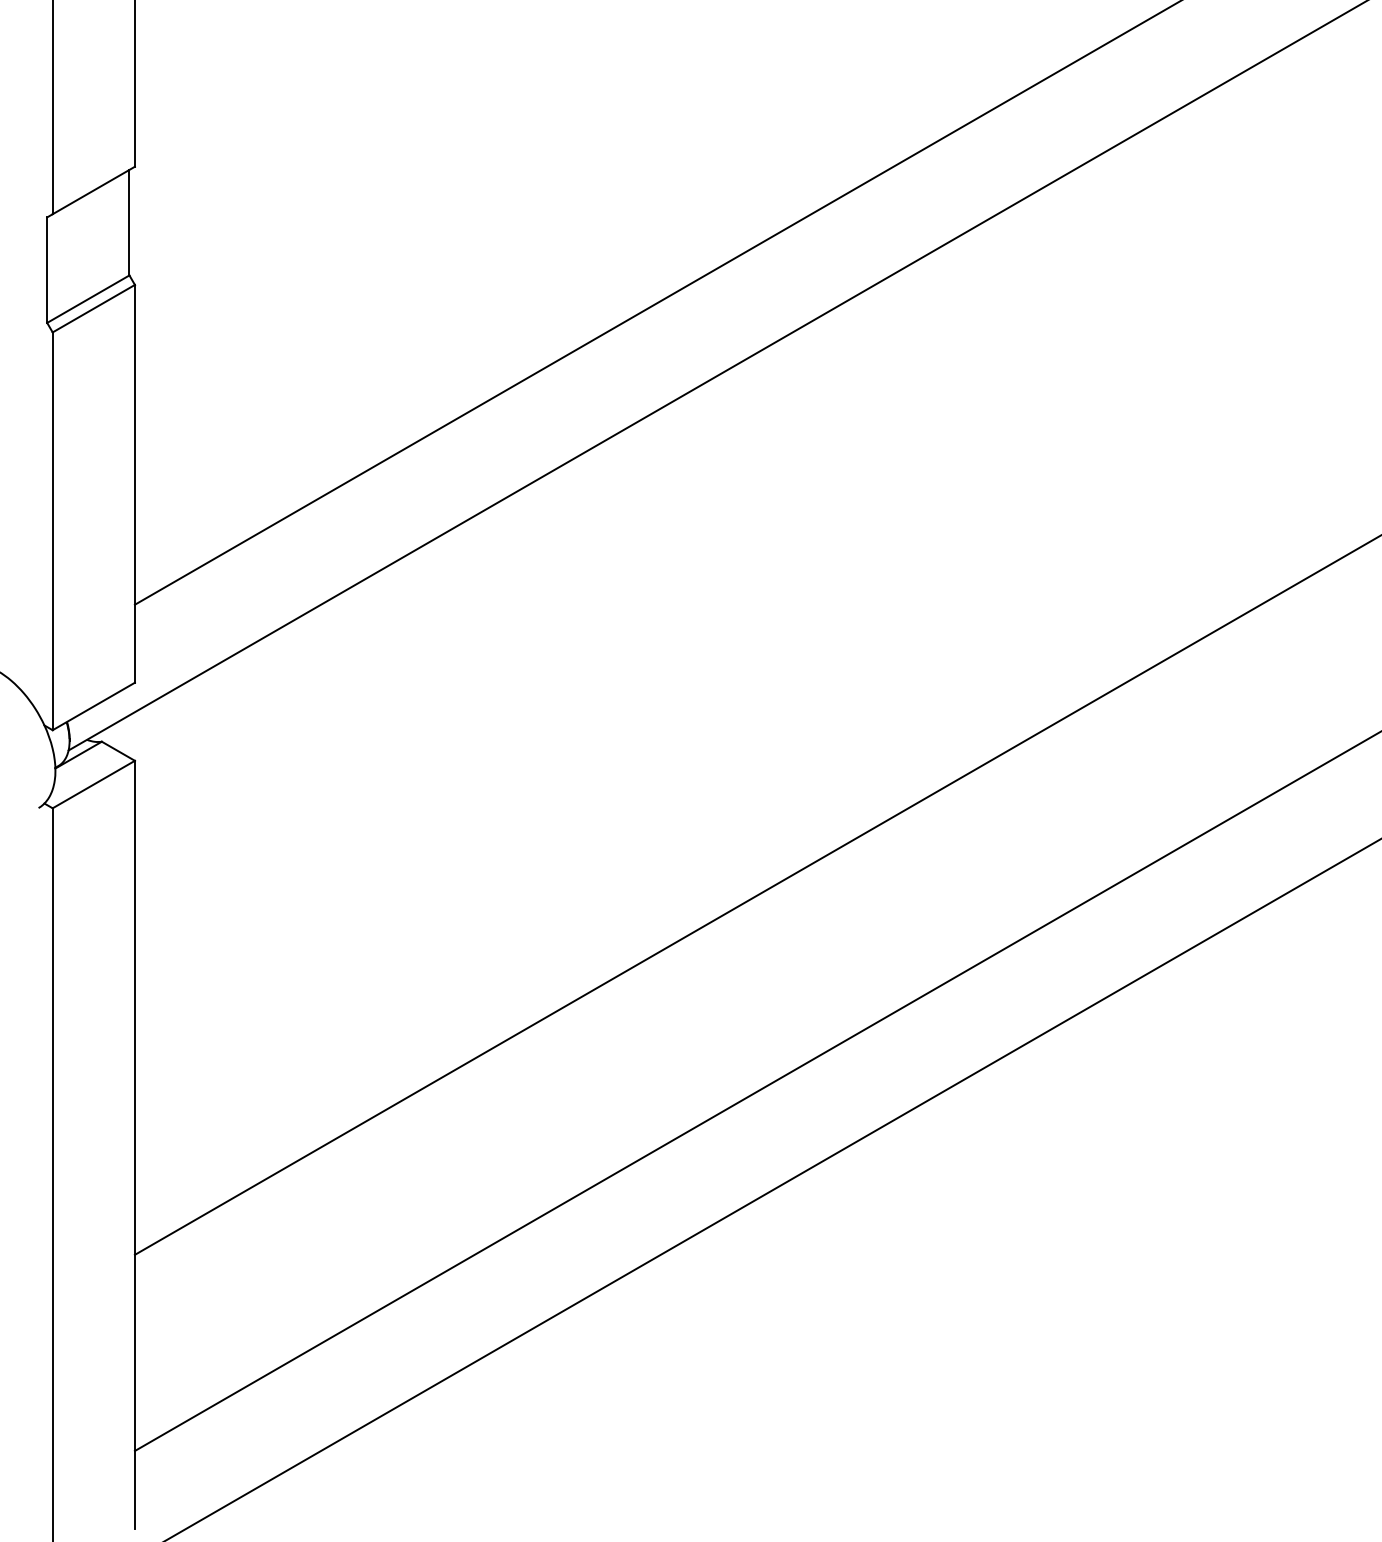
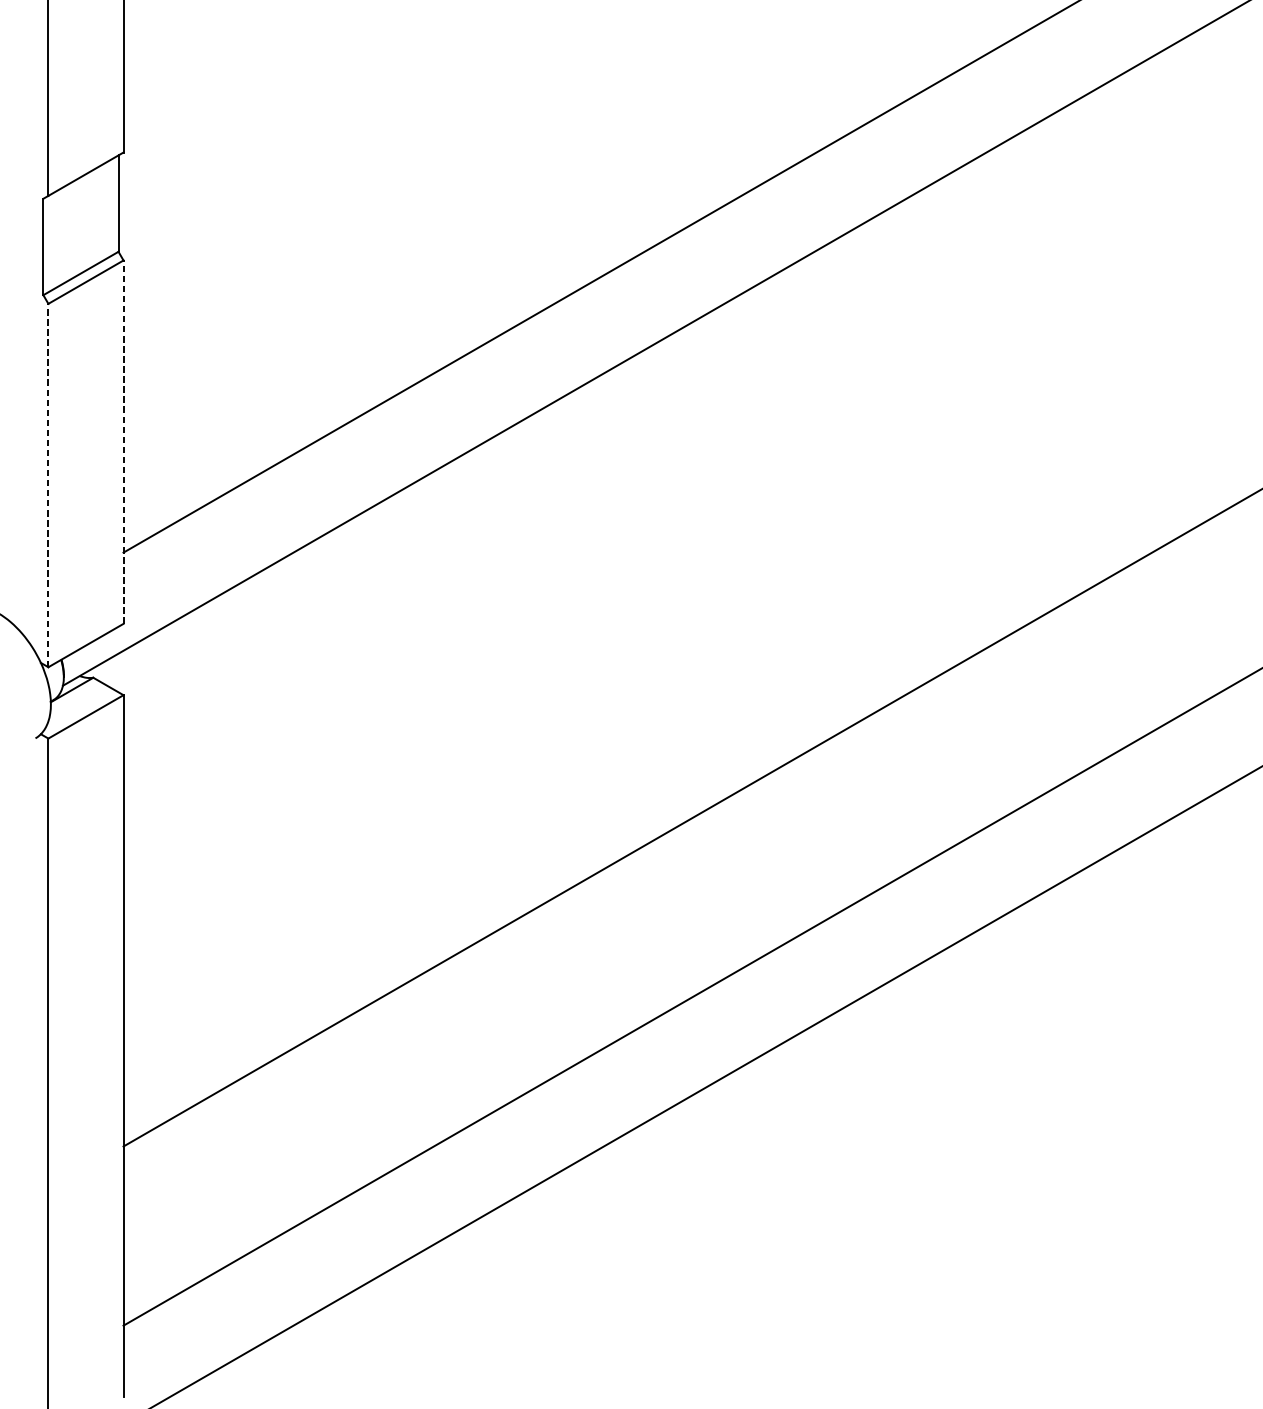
line: (134, 483) -> (123, 441), solid -> dashed
line: (52, 531) -> (48, 485), solid -> dashed

